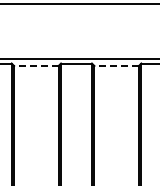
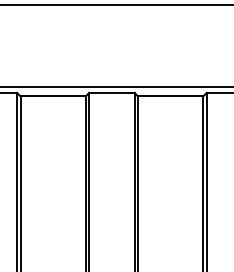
line: (35, 65) -> (51, 95), dashed -> solid
line: (116, 65) -> (170, 95), dashed -> solid

